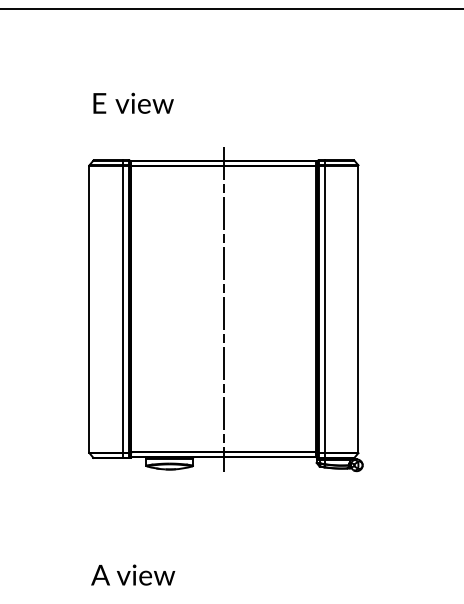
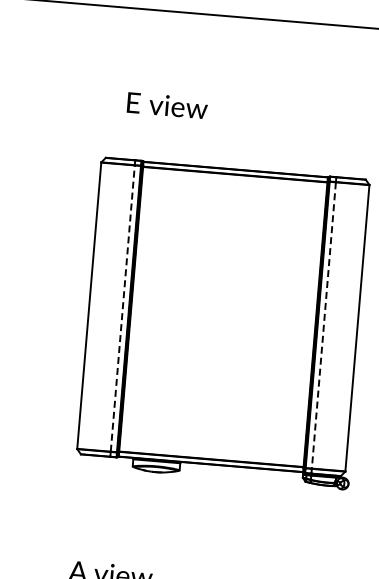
text: (133, 102) -> (167, 104), moved
line: (223, 308) -> (222, 316), removed
line: (123, 309) -> (123, 308), solid -> dashed
line: (324, 309) -> (323, 325), solid -> dashed

